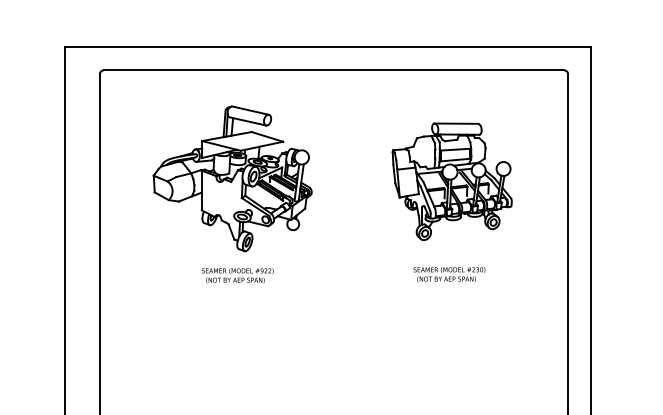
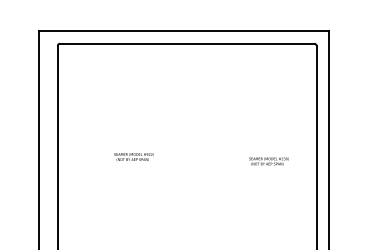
part: (231, 178) -> (130, 103), removed
part: (452, 182) -> (252, 105), removed
text: (448, 274) -> (268, 161), moved

